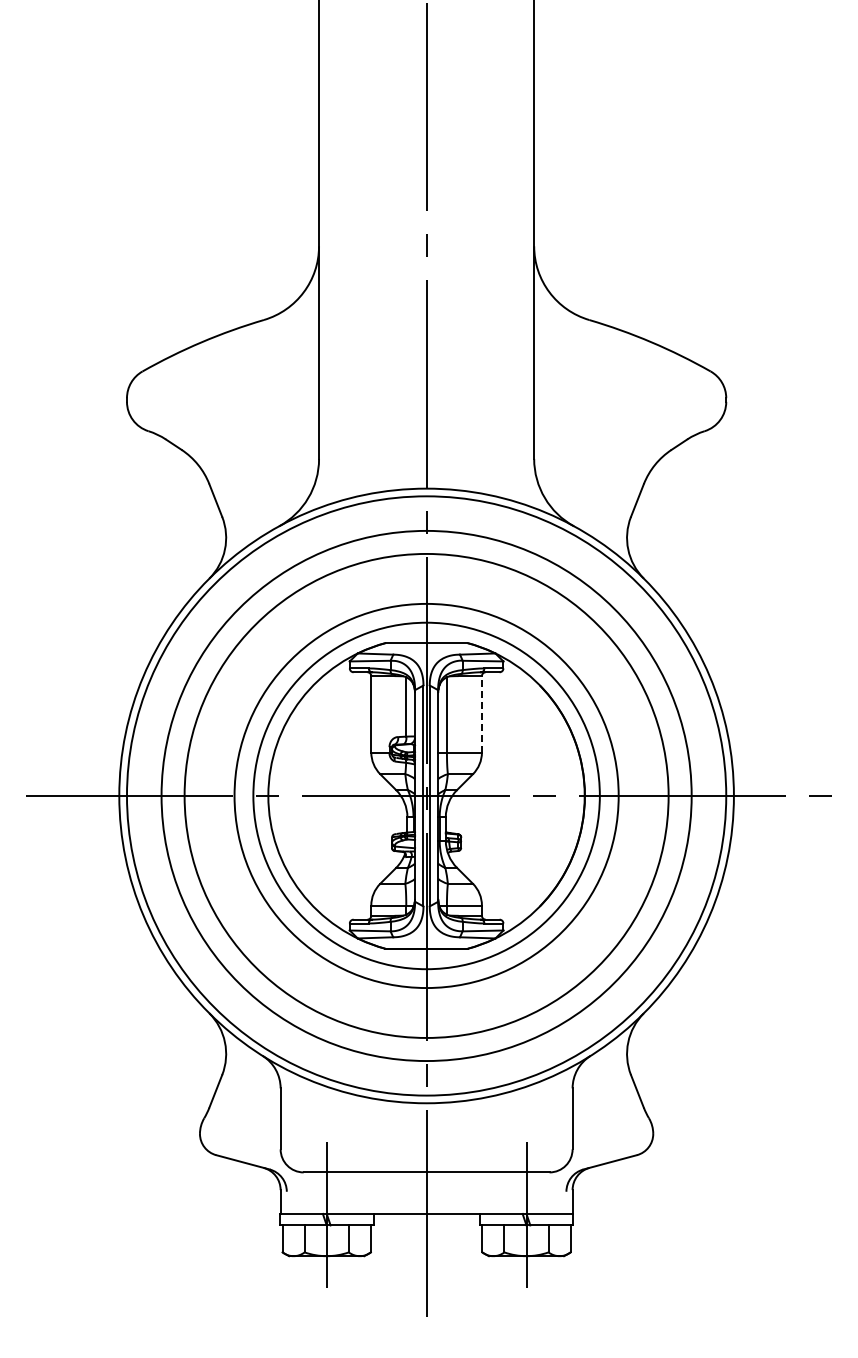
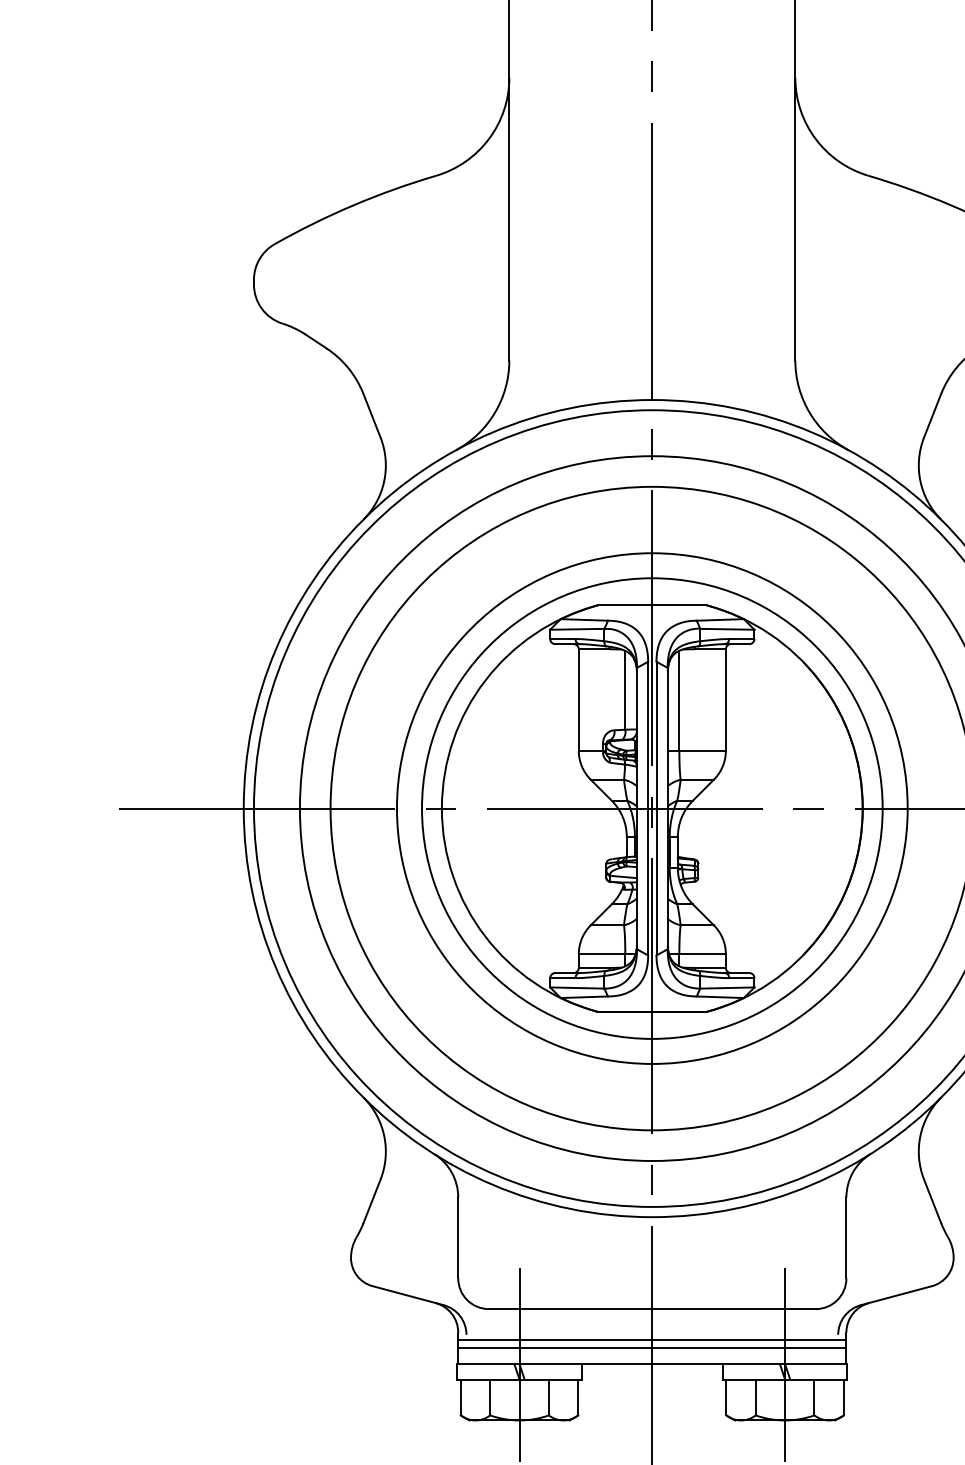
line: (481, 713) -> (725, 698), dashed -> solid
line: (426, 1195) -> (652, 1339), added
line: (426, 1201) -> (652, 1347), added

